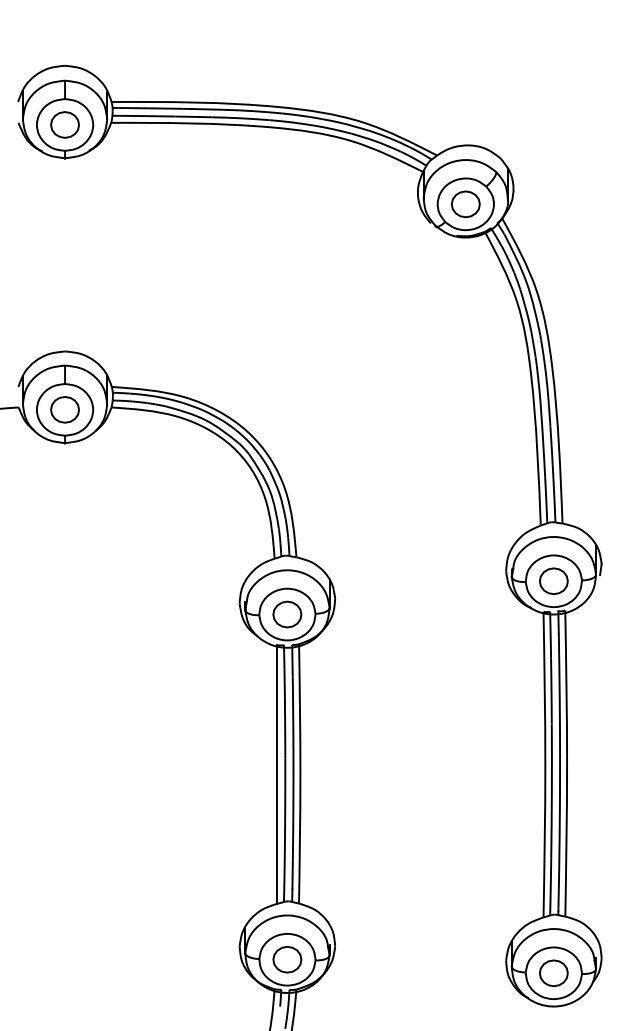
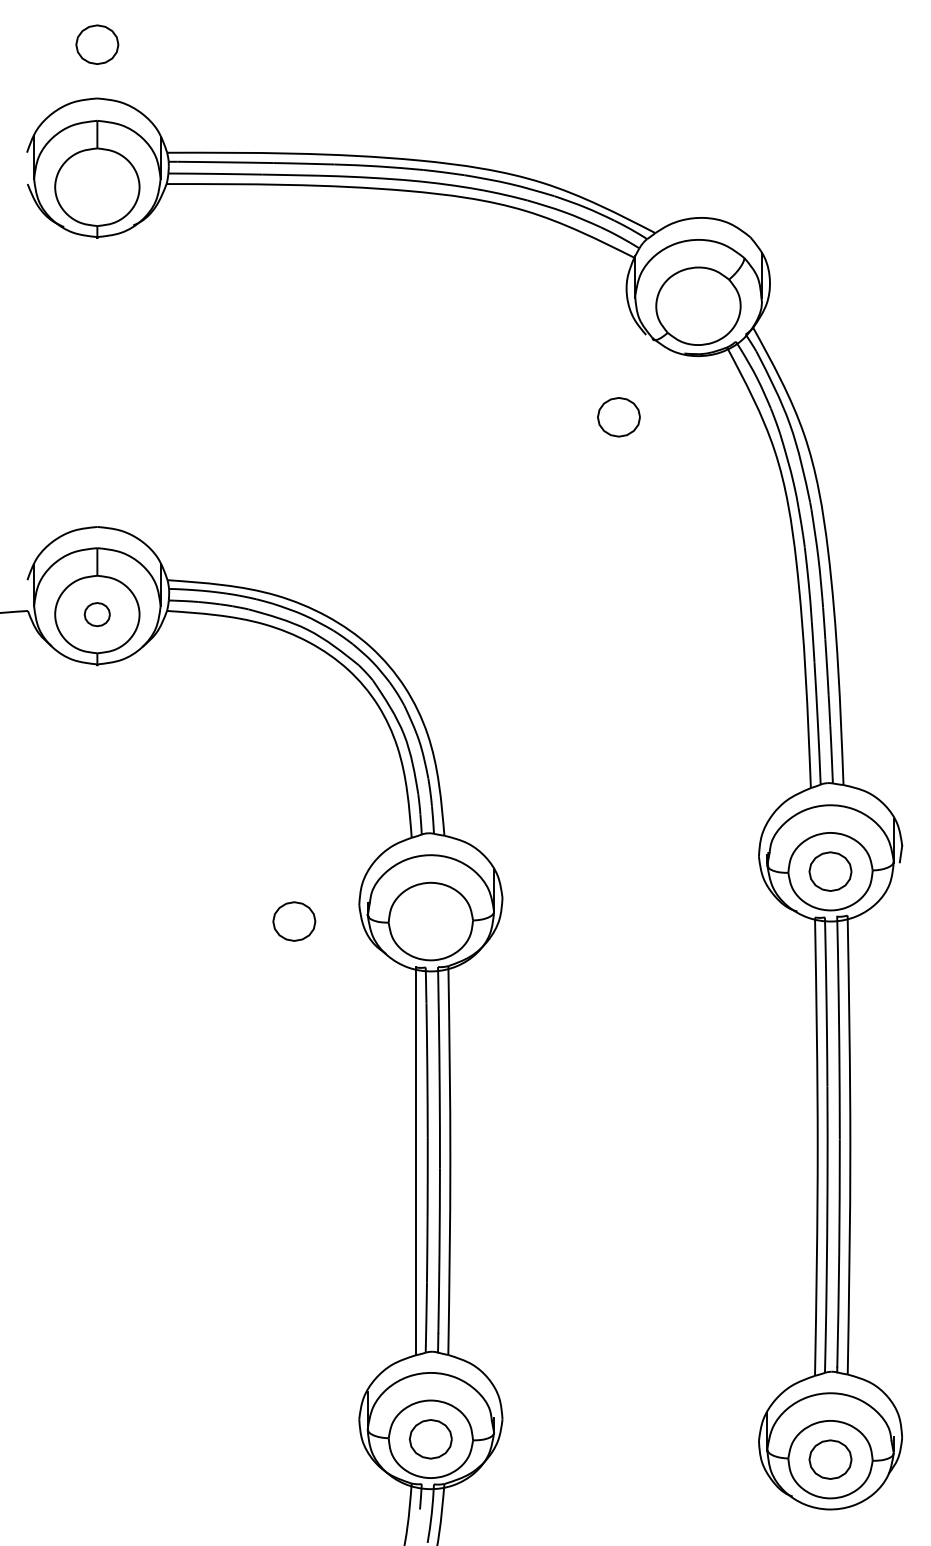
part: (64, 124) -> (96, 44), moved
part: (465, 204) -> (618, 417), moved
part: (64, 409) -> (96, 614), size x0.6
part: (287, 614) -> (294, 921), moved

